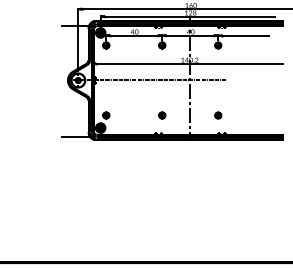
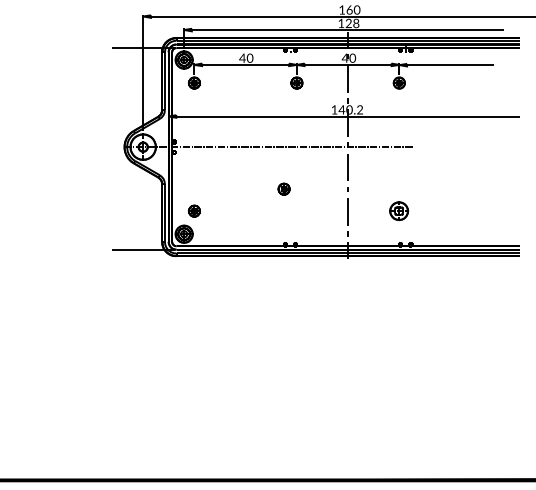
part: (162, 115) -> (284, 189), moved
part: (218, 115) -> (399, 211), size x1.6

